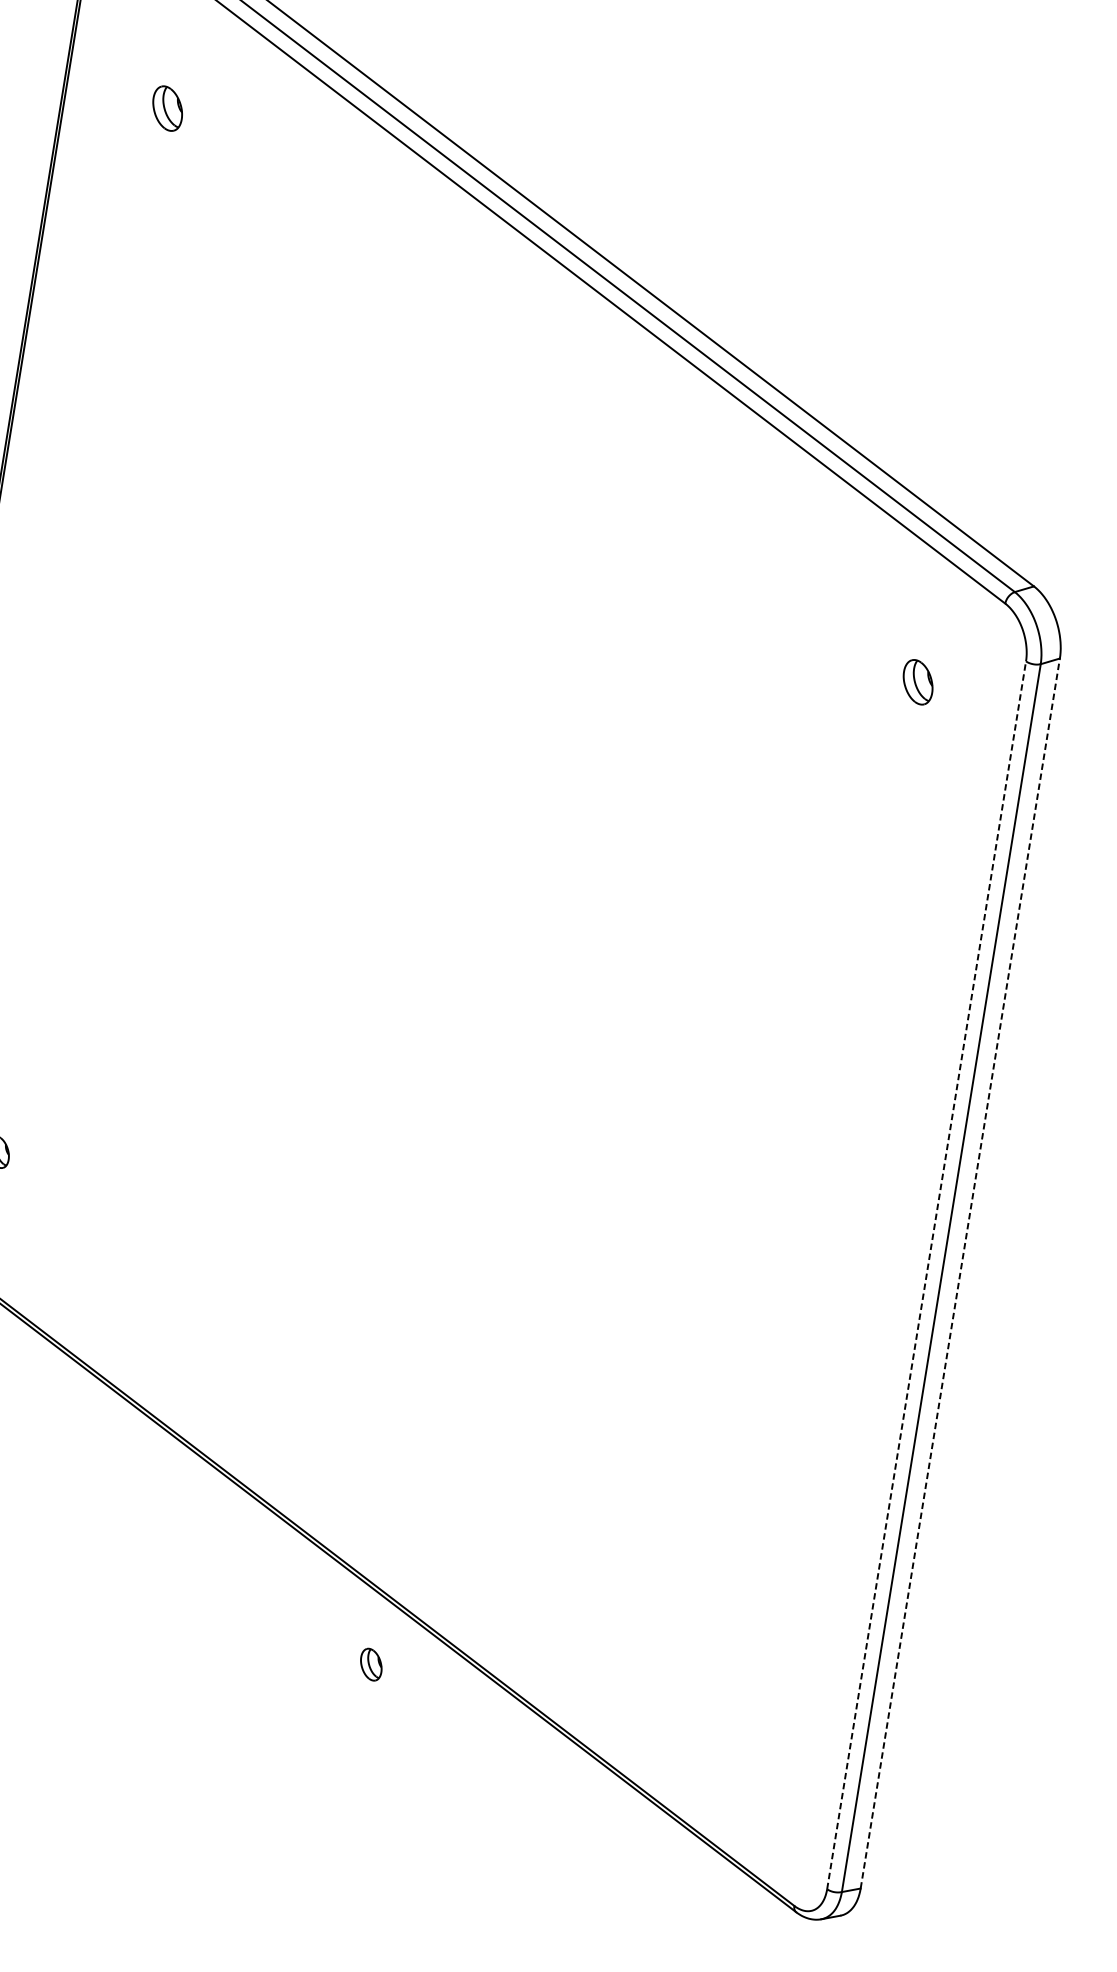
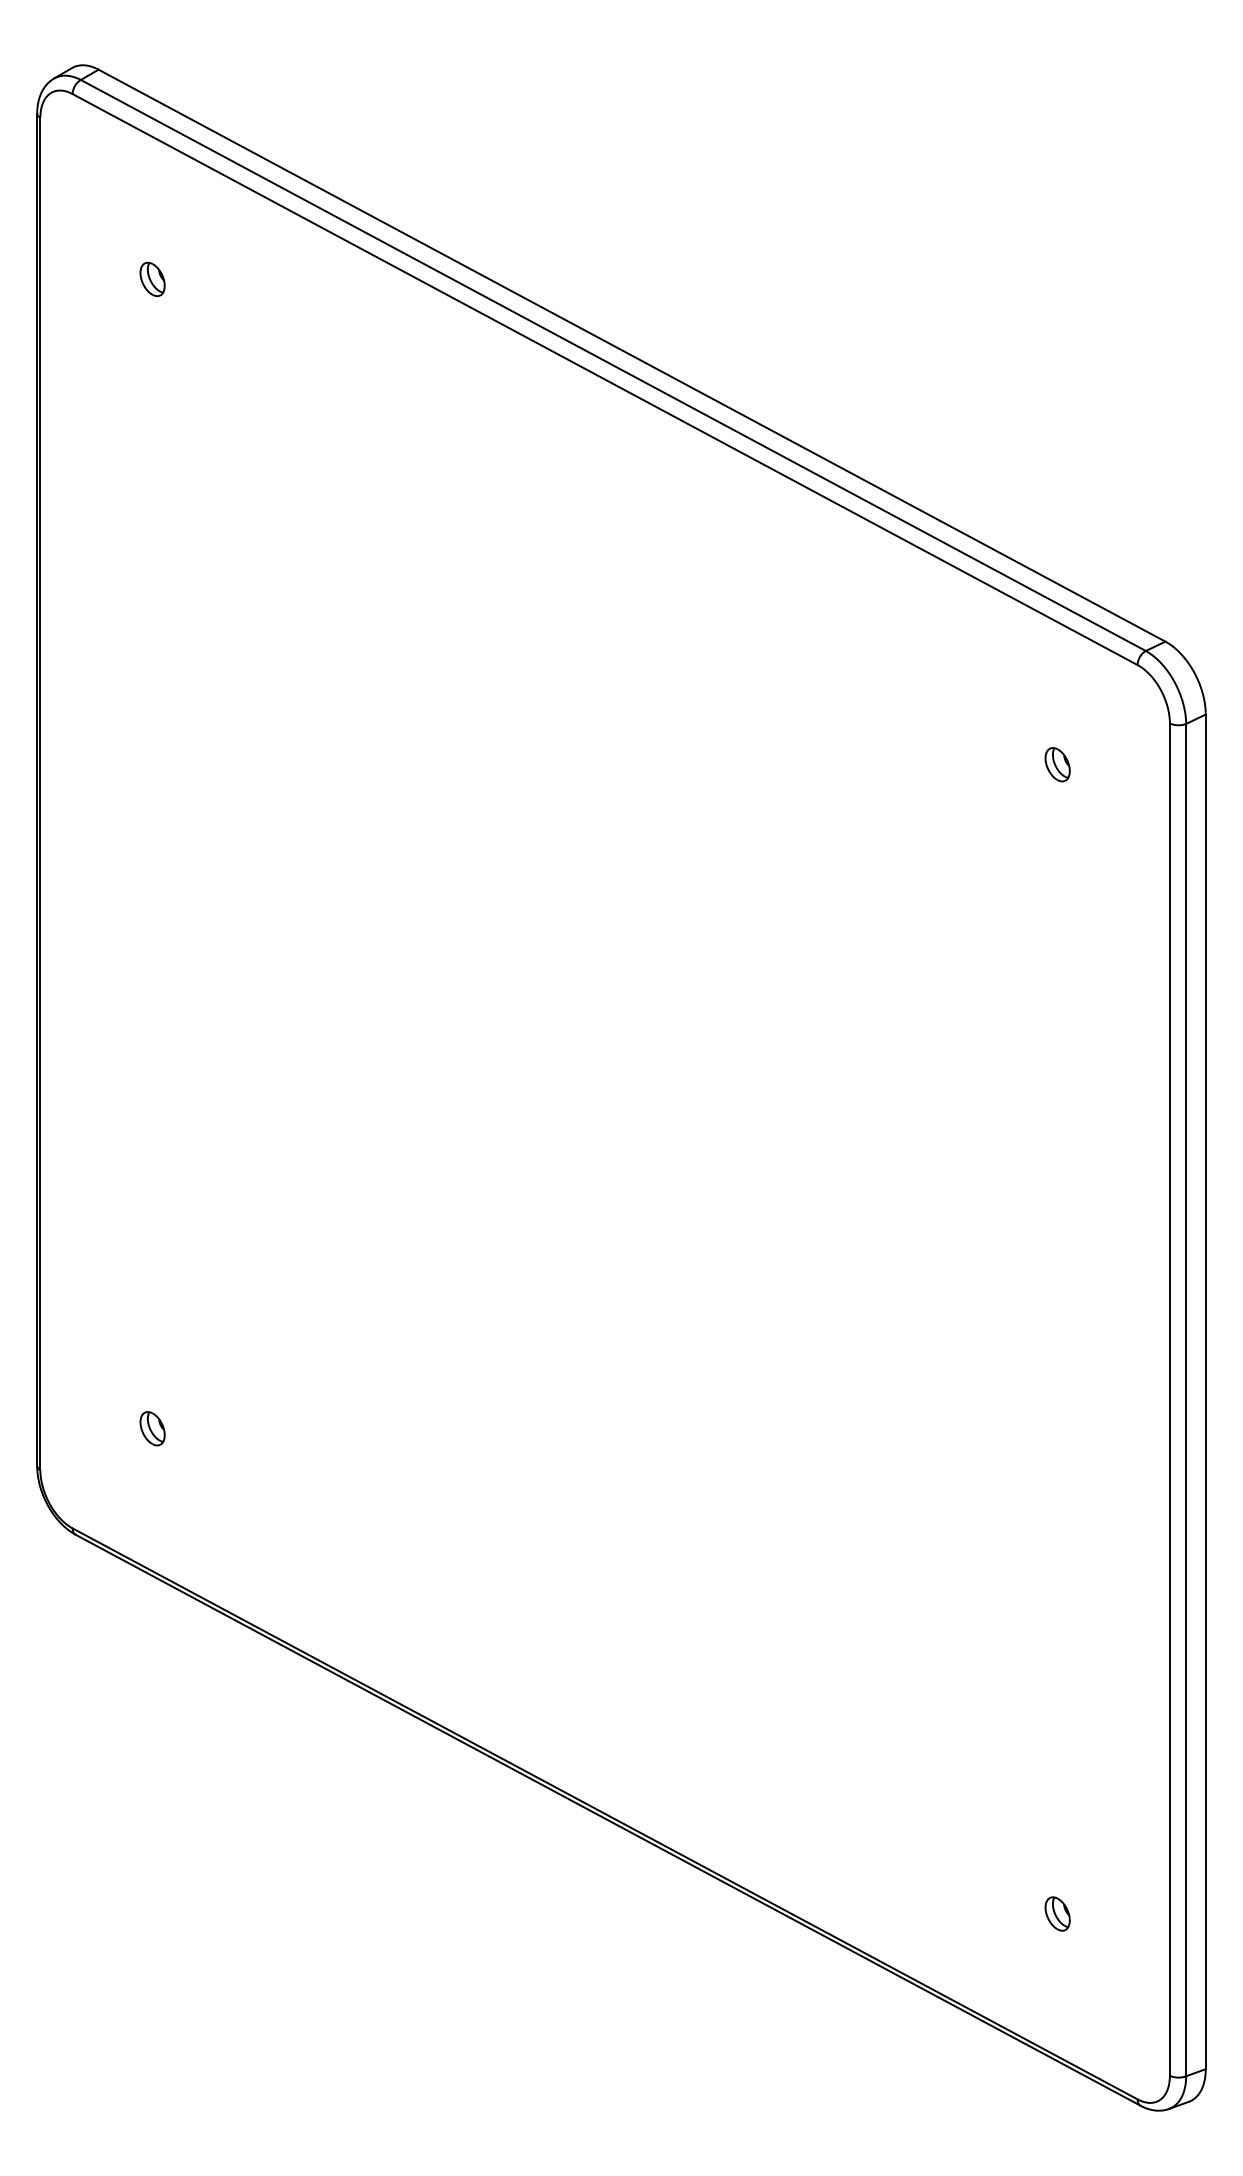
part: (167, 108) -> (152, 279), size x0.71
part: (917, 682) -> (1057, 764), size x0.71
line: (960, 1273) -> (1205, 1391), dashed -> solid
line: (926, 1275) -> (1169, 1399), dashed -> solid
part: (371, 1664) -> (1057, 1913), moved

